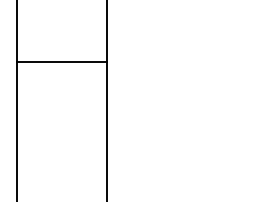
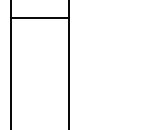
line: (61, 61) -> (39, 17), moved

